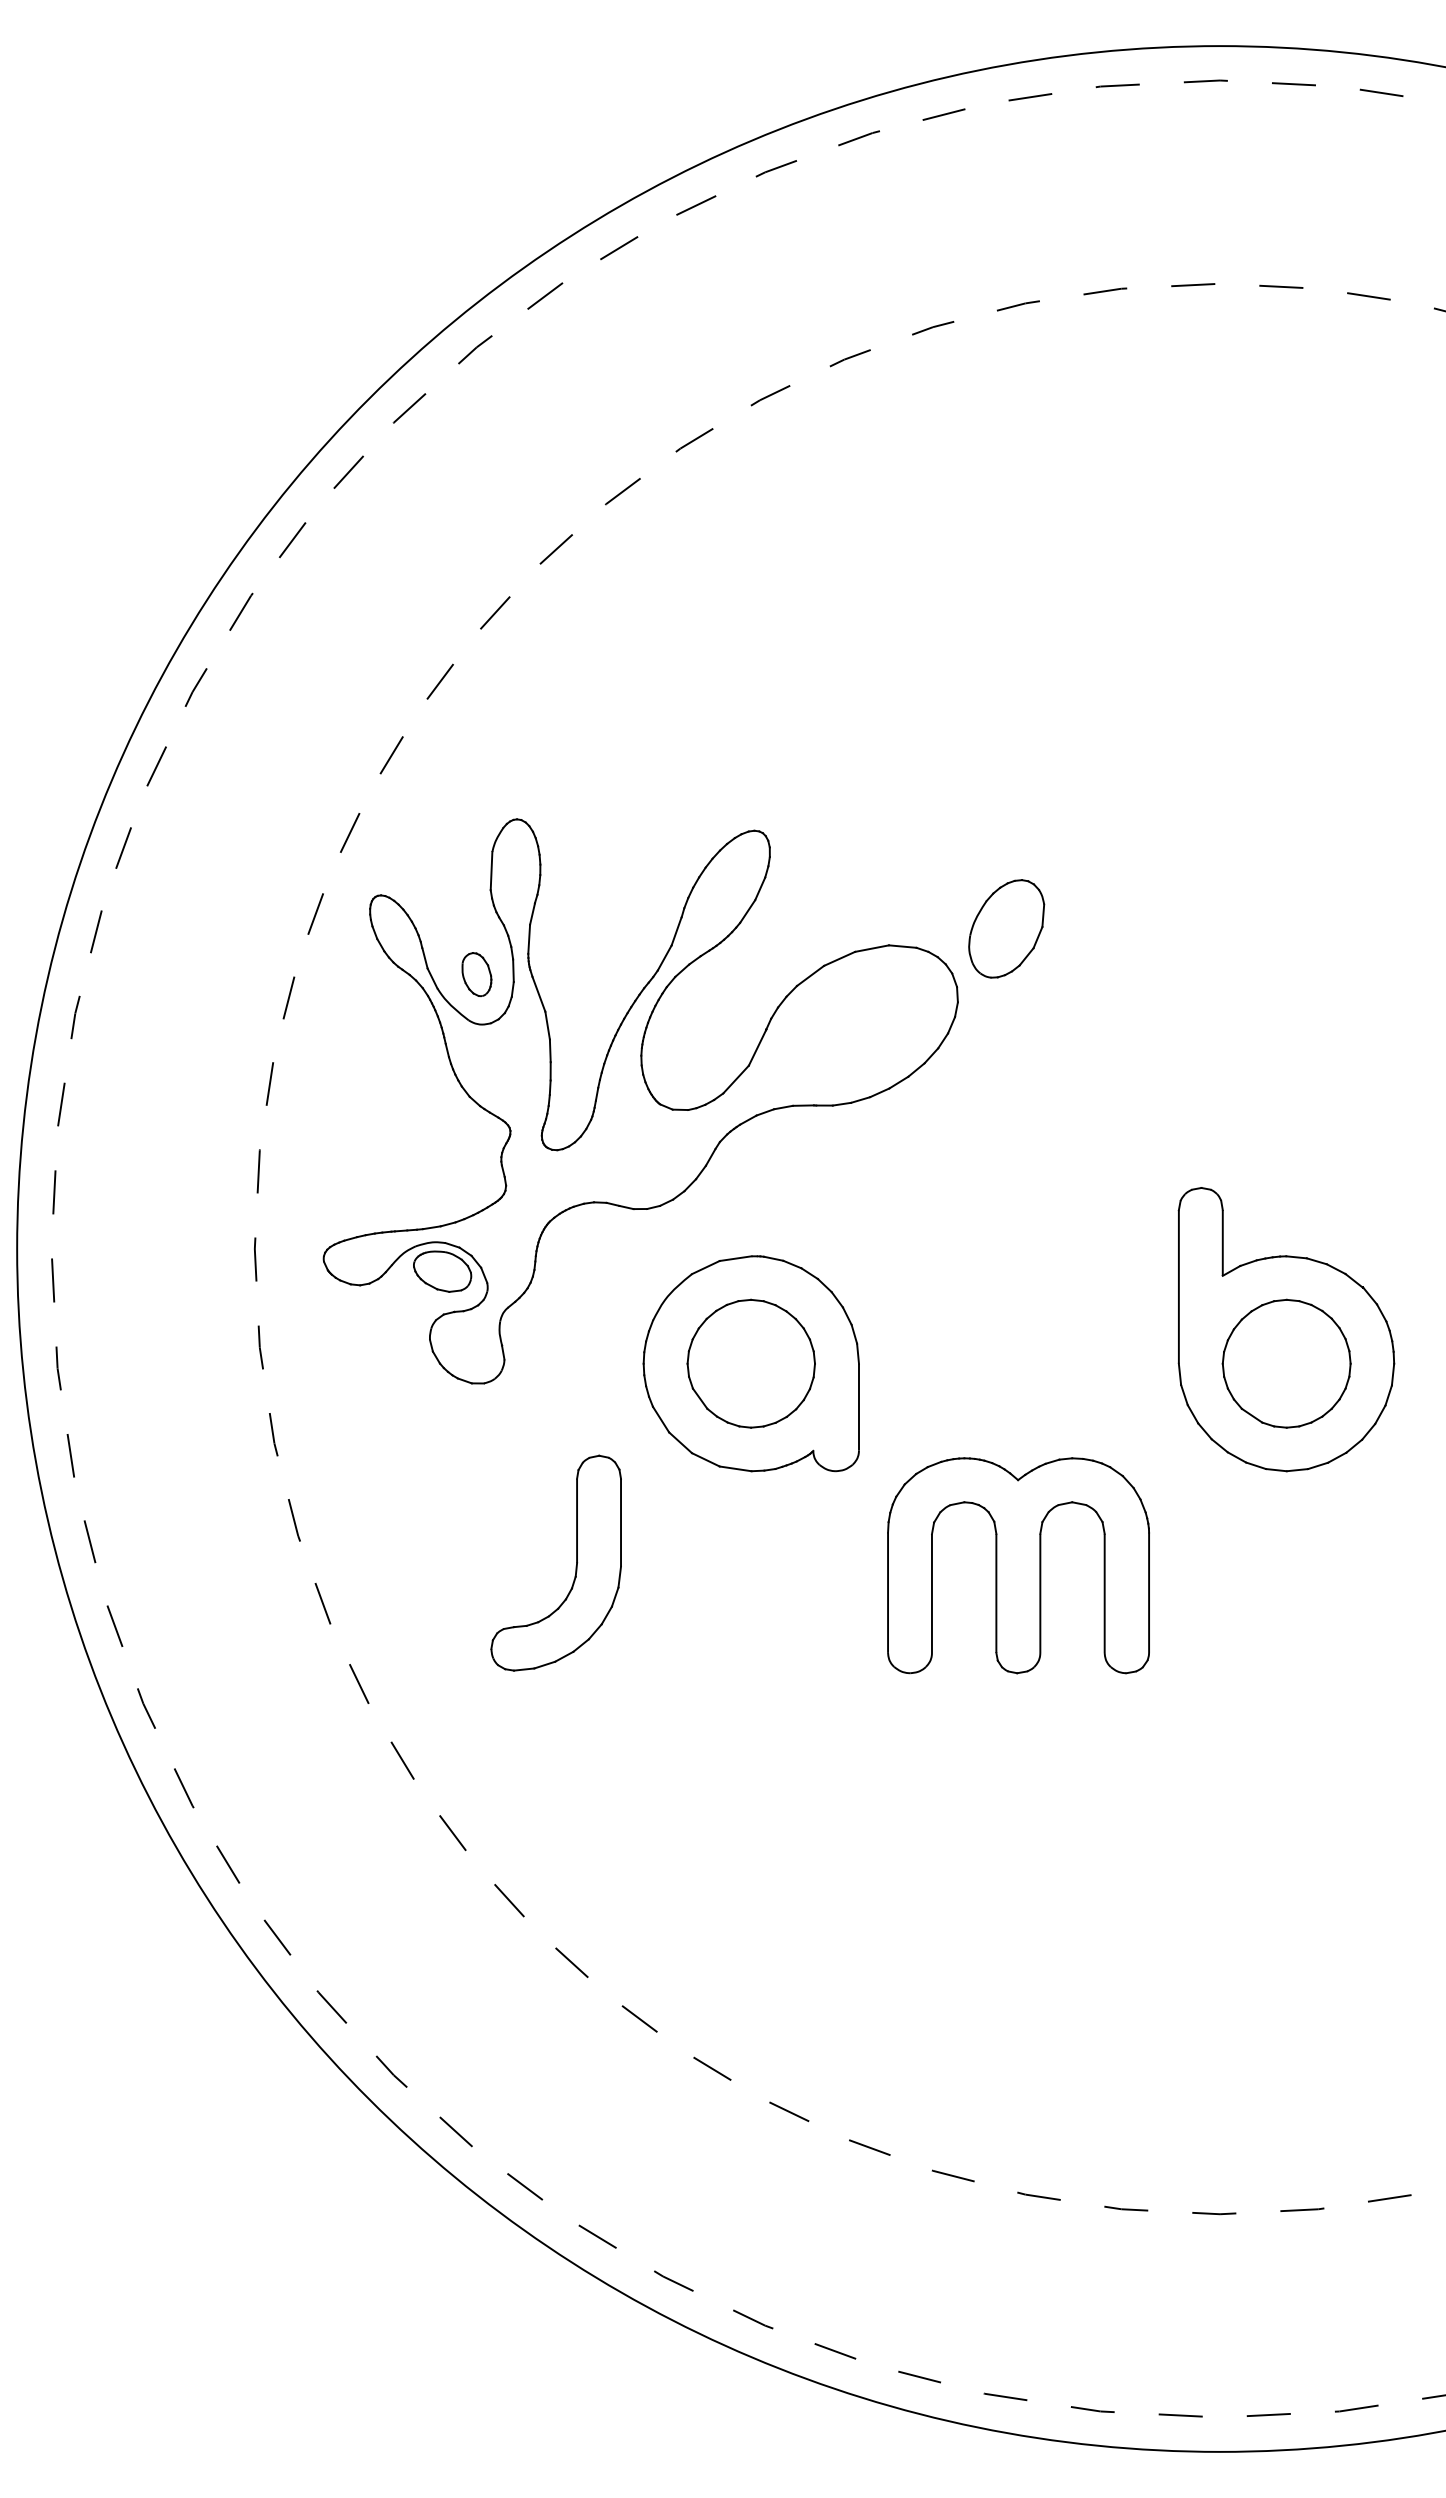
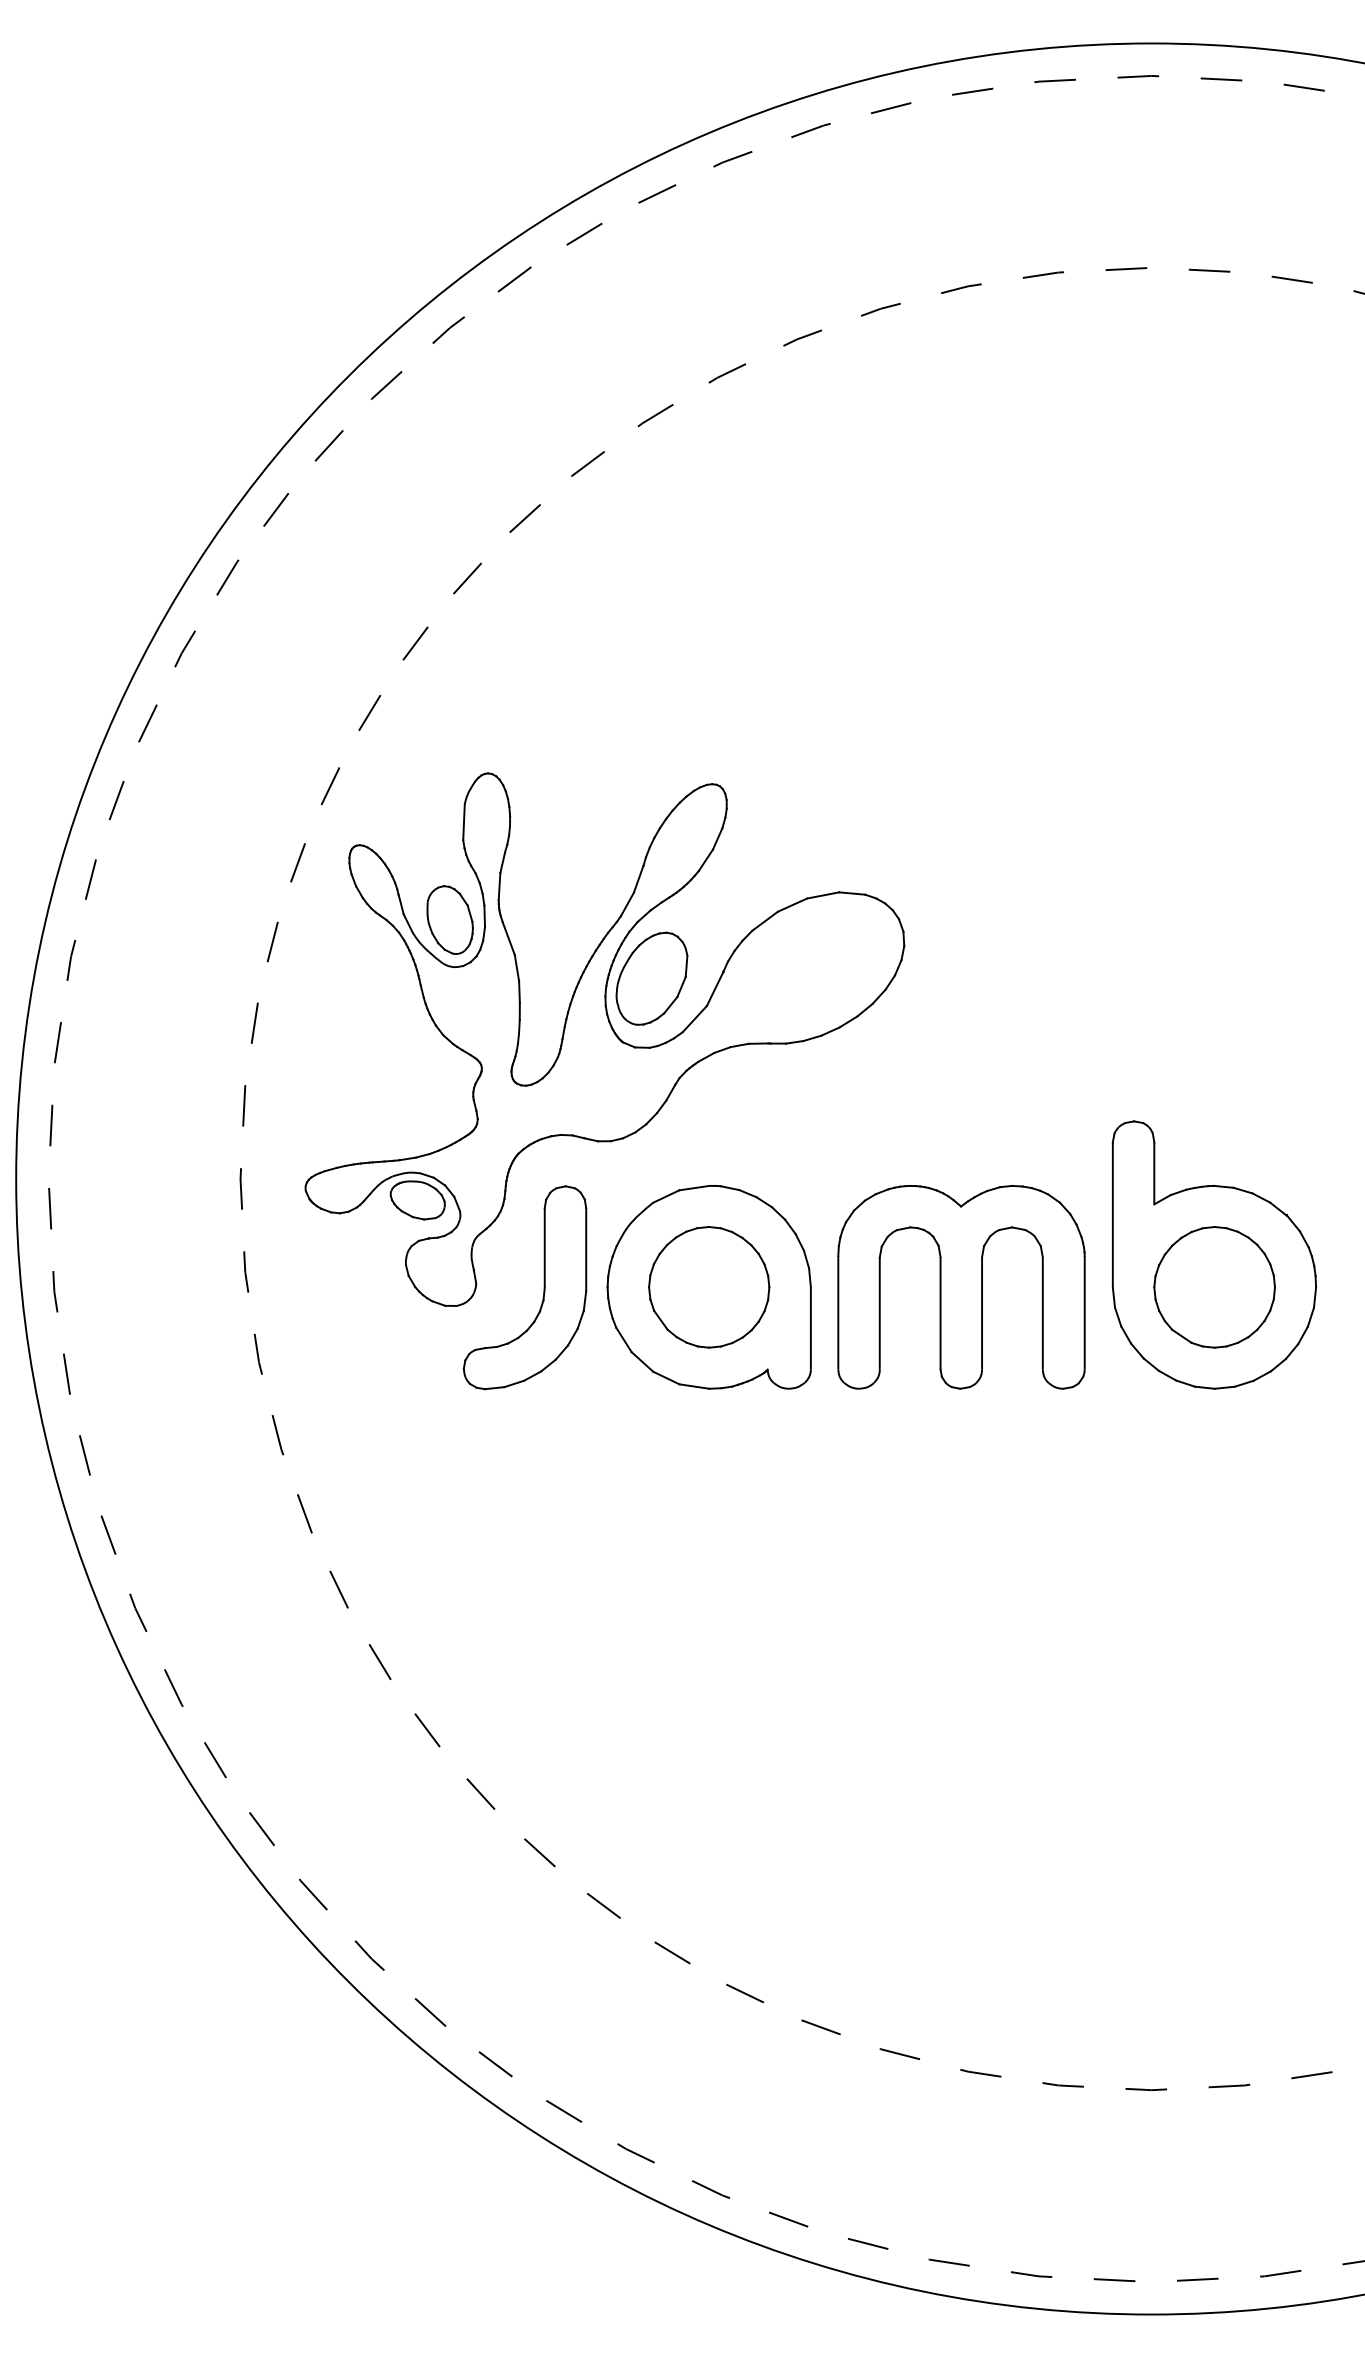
part: (1006, 928) -> (651, 978), moved
part: (476, 974) -> (449, 919), size x1.67
part: (1018, 1565) -> (961, 1287), moved
part: (575, 1566) -> (543, 1290), moved

